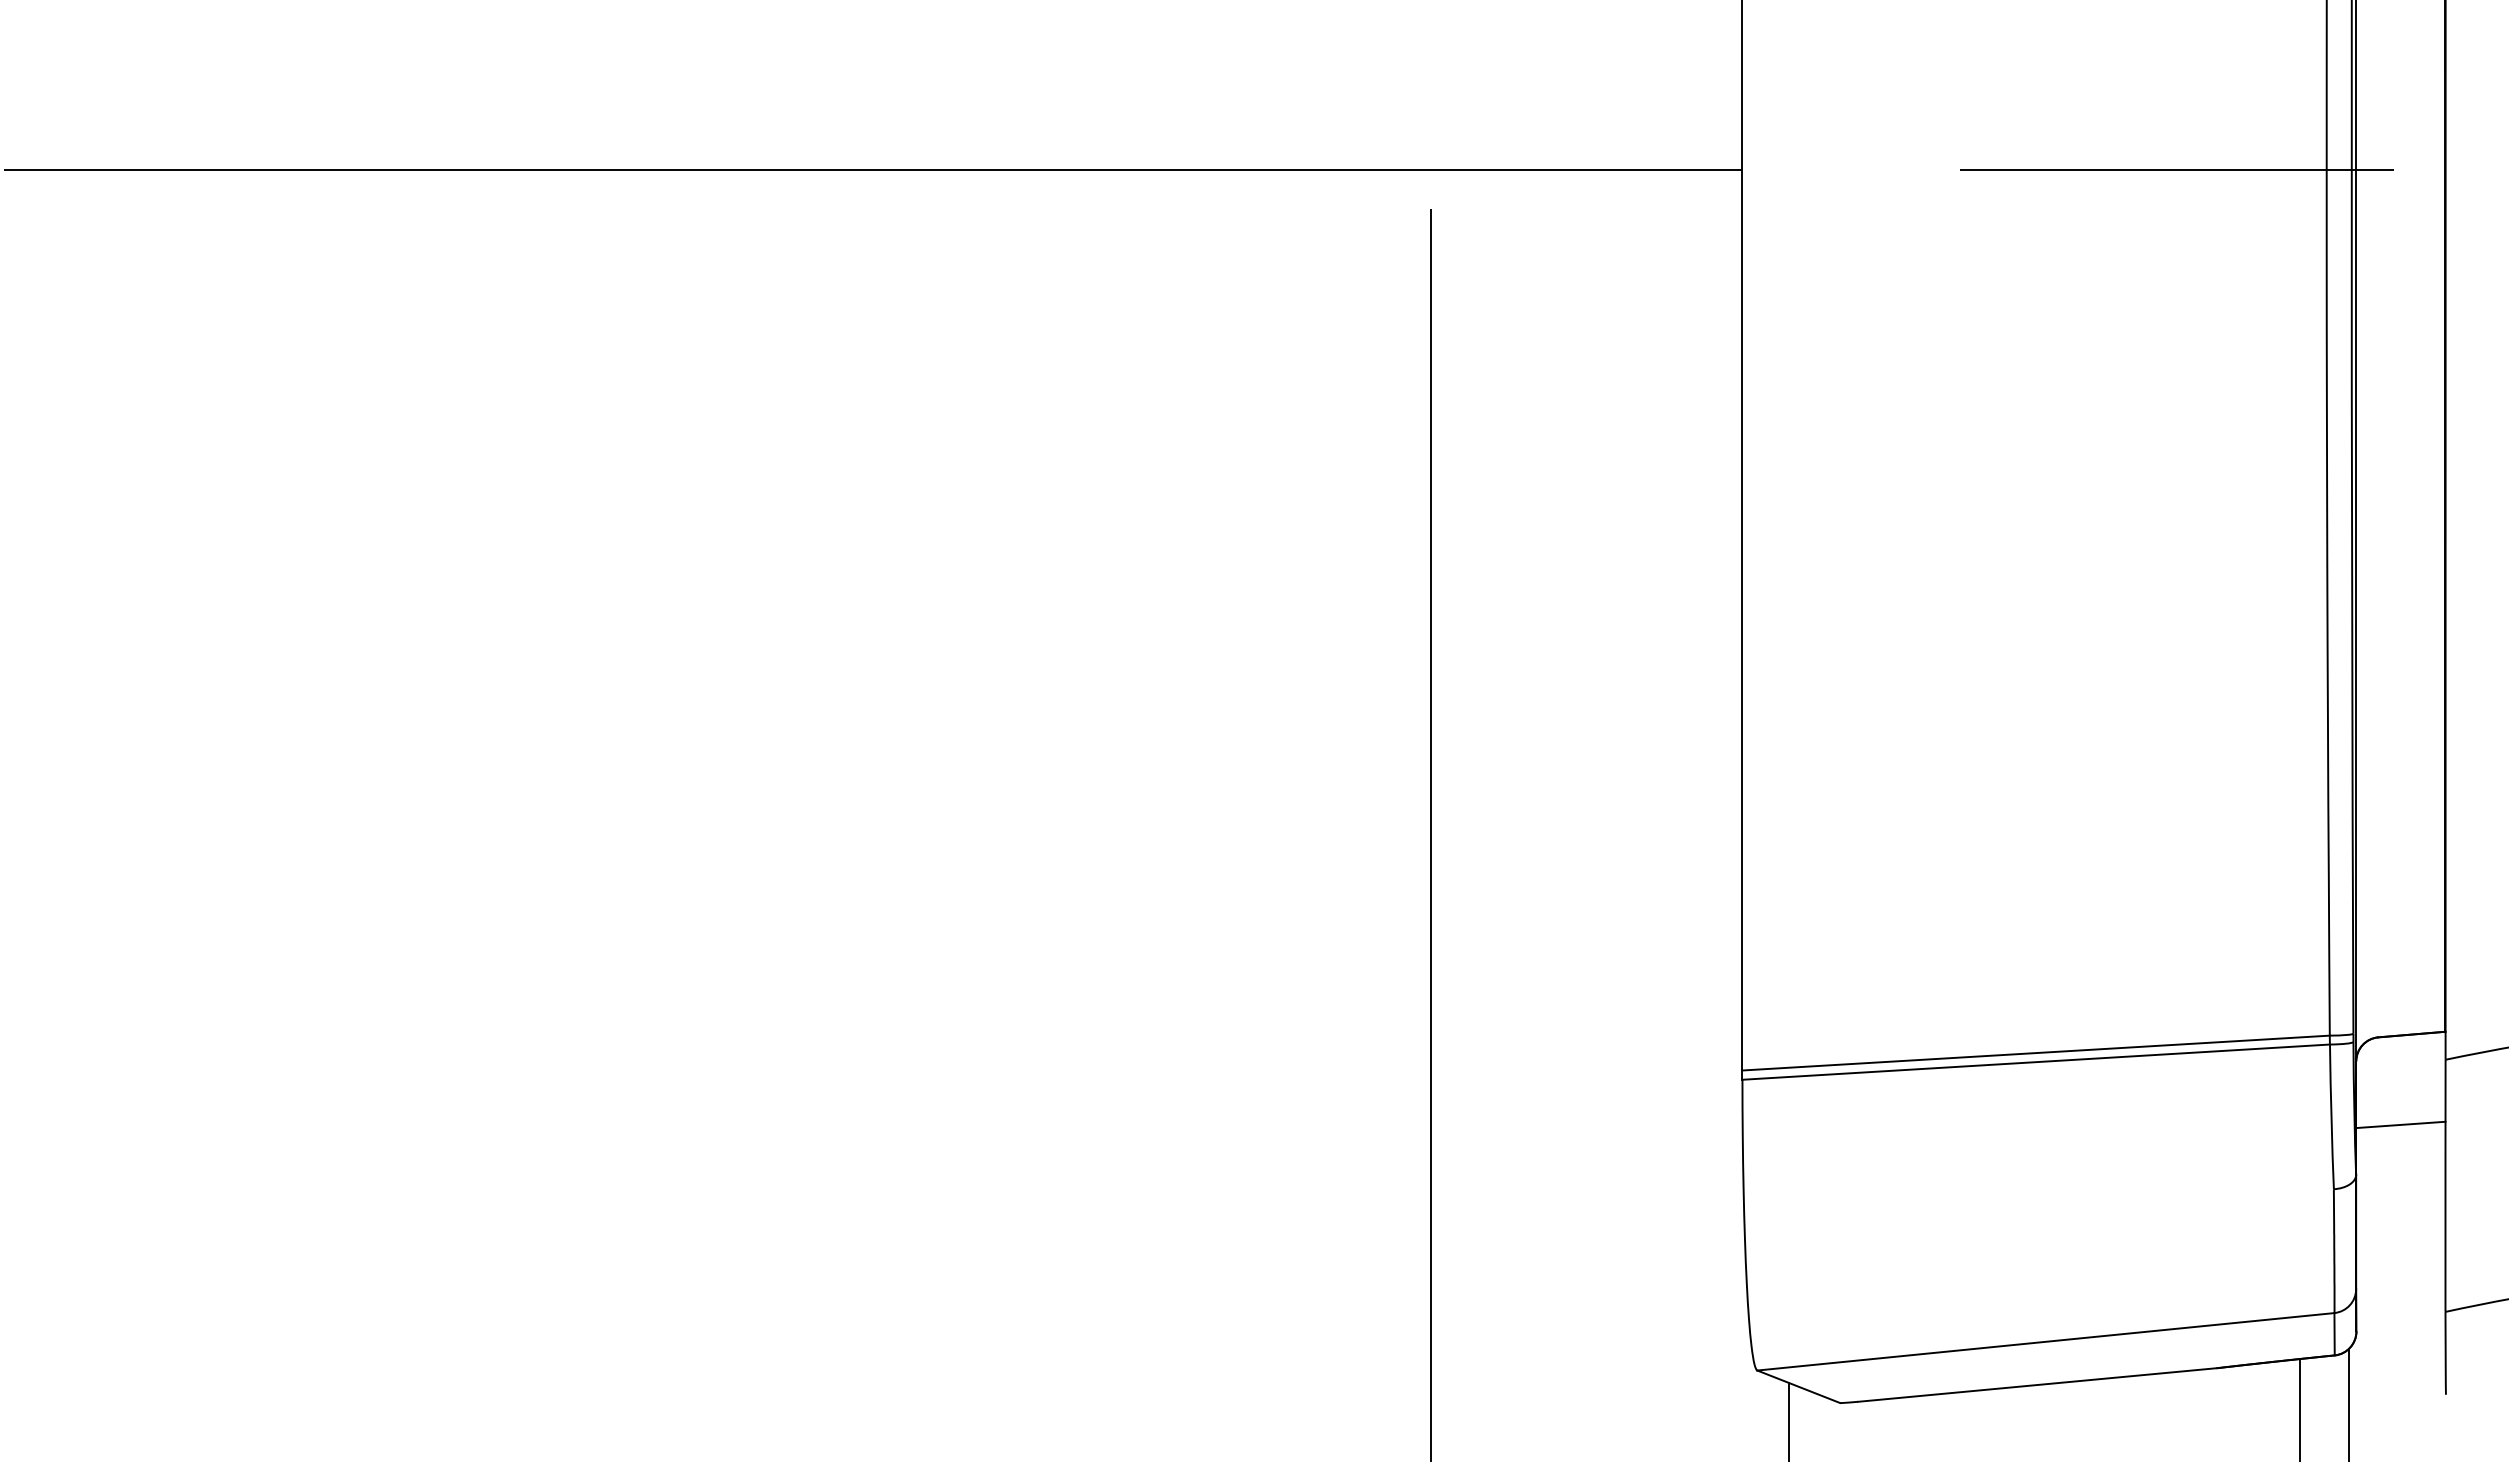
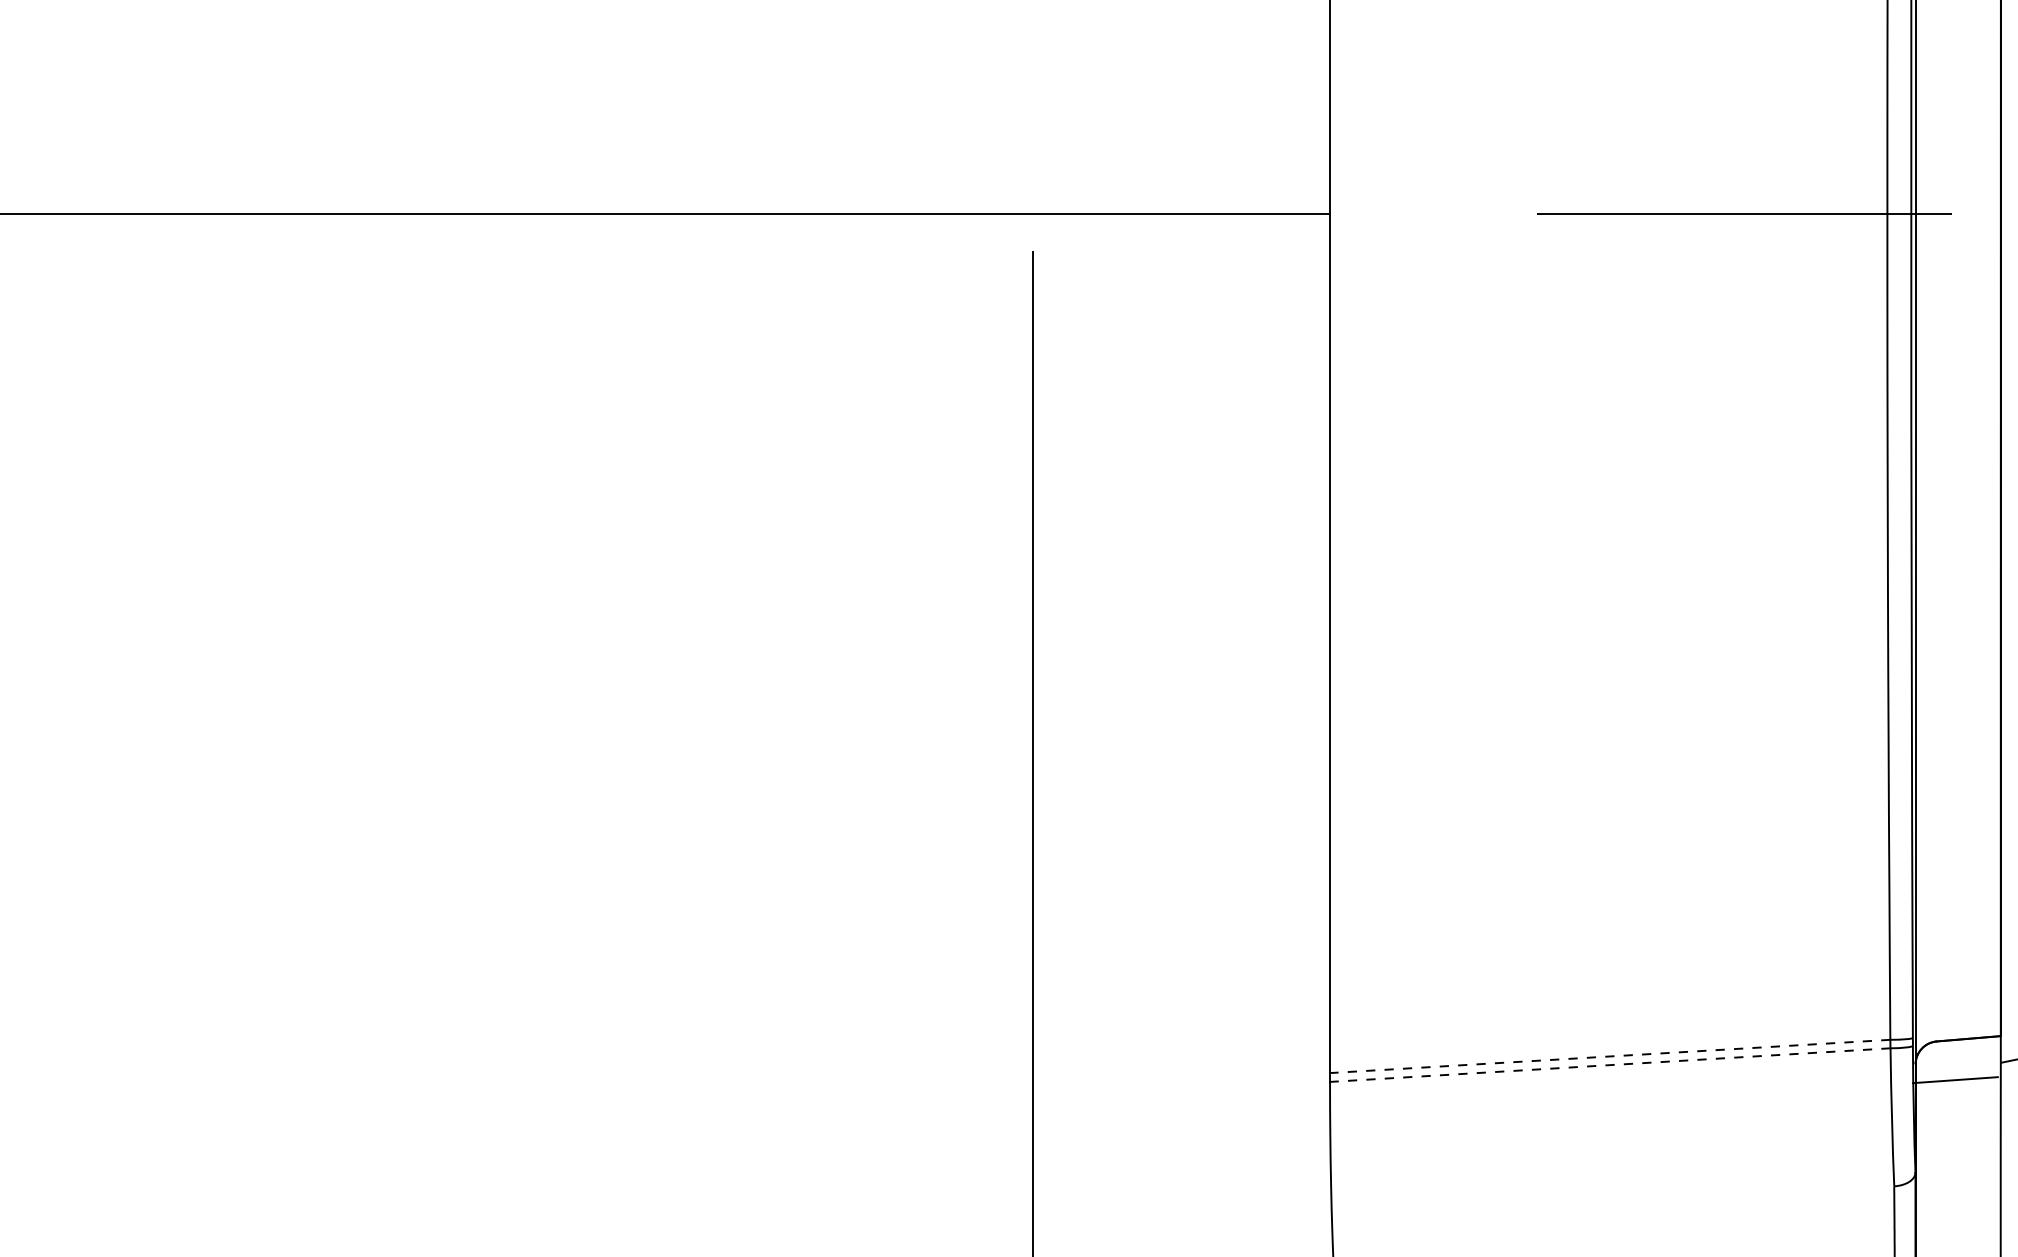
line: (2035, 1053) -> (1609, 1056), solid -> dashed
line: (2035, 1062) -> (1609, 1065), solid -> dashed
line: (2400, 1124) -> (1954, 1079), moved

